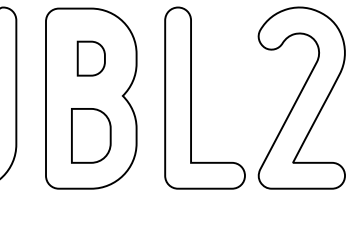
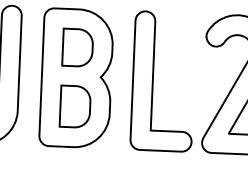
part: (91, 58) -> (77, 47), size x1.43

